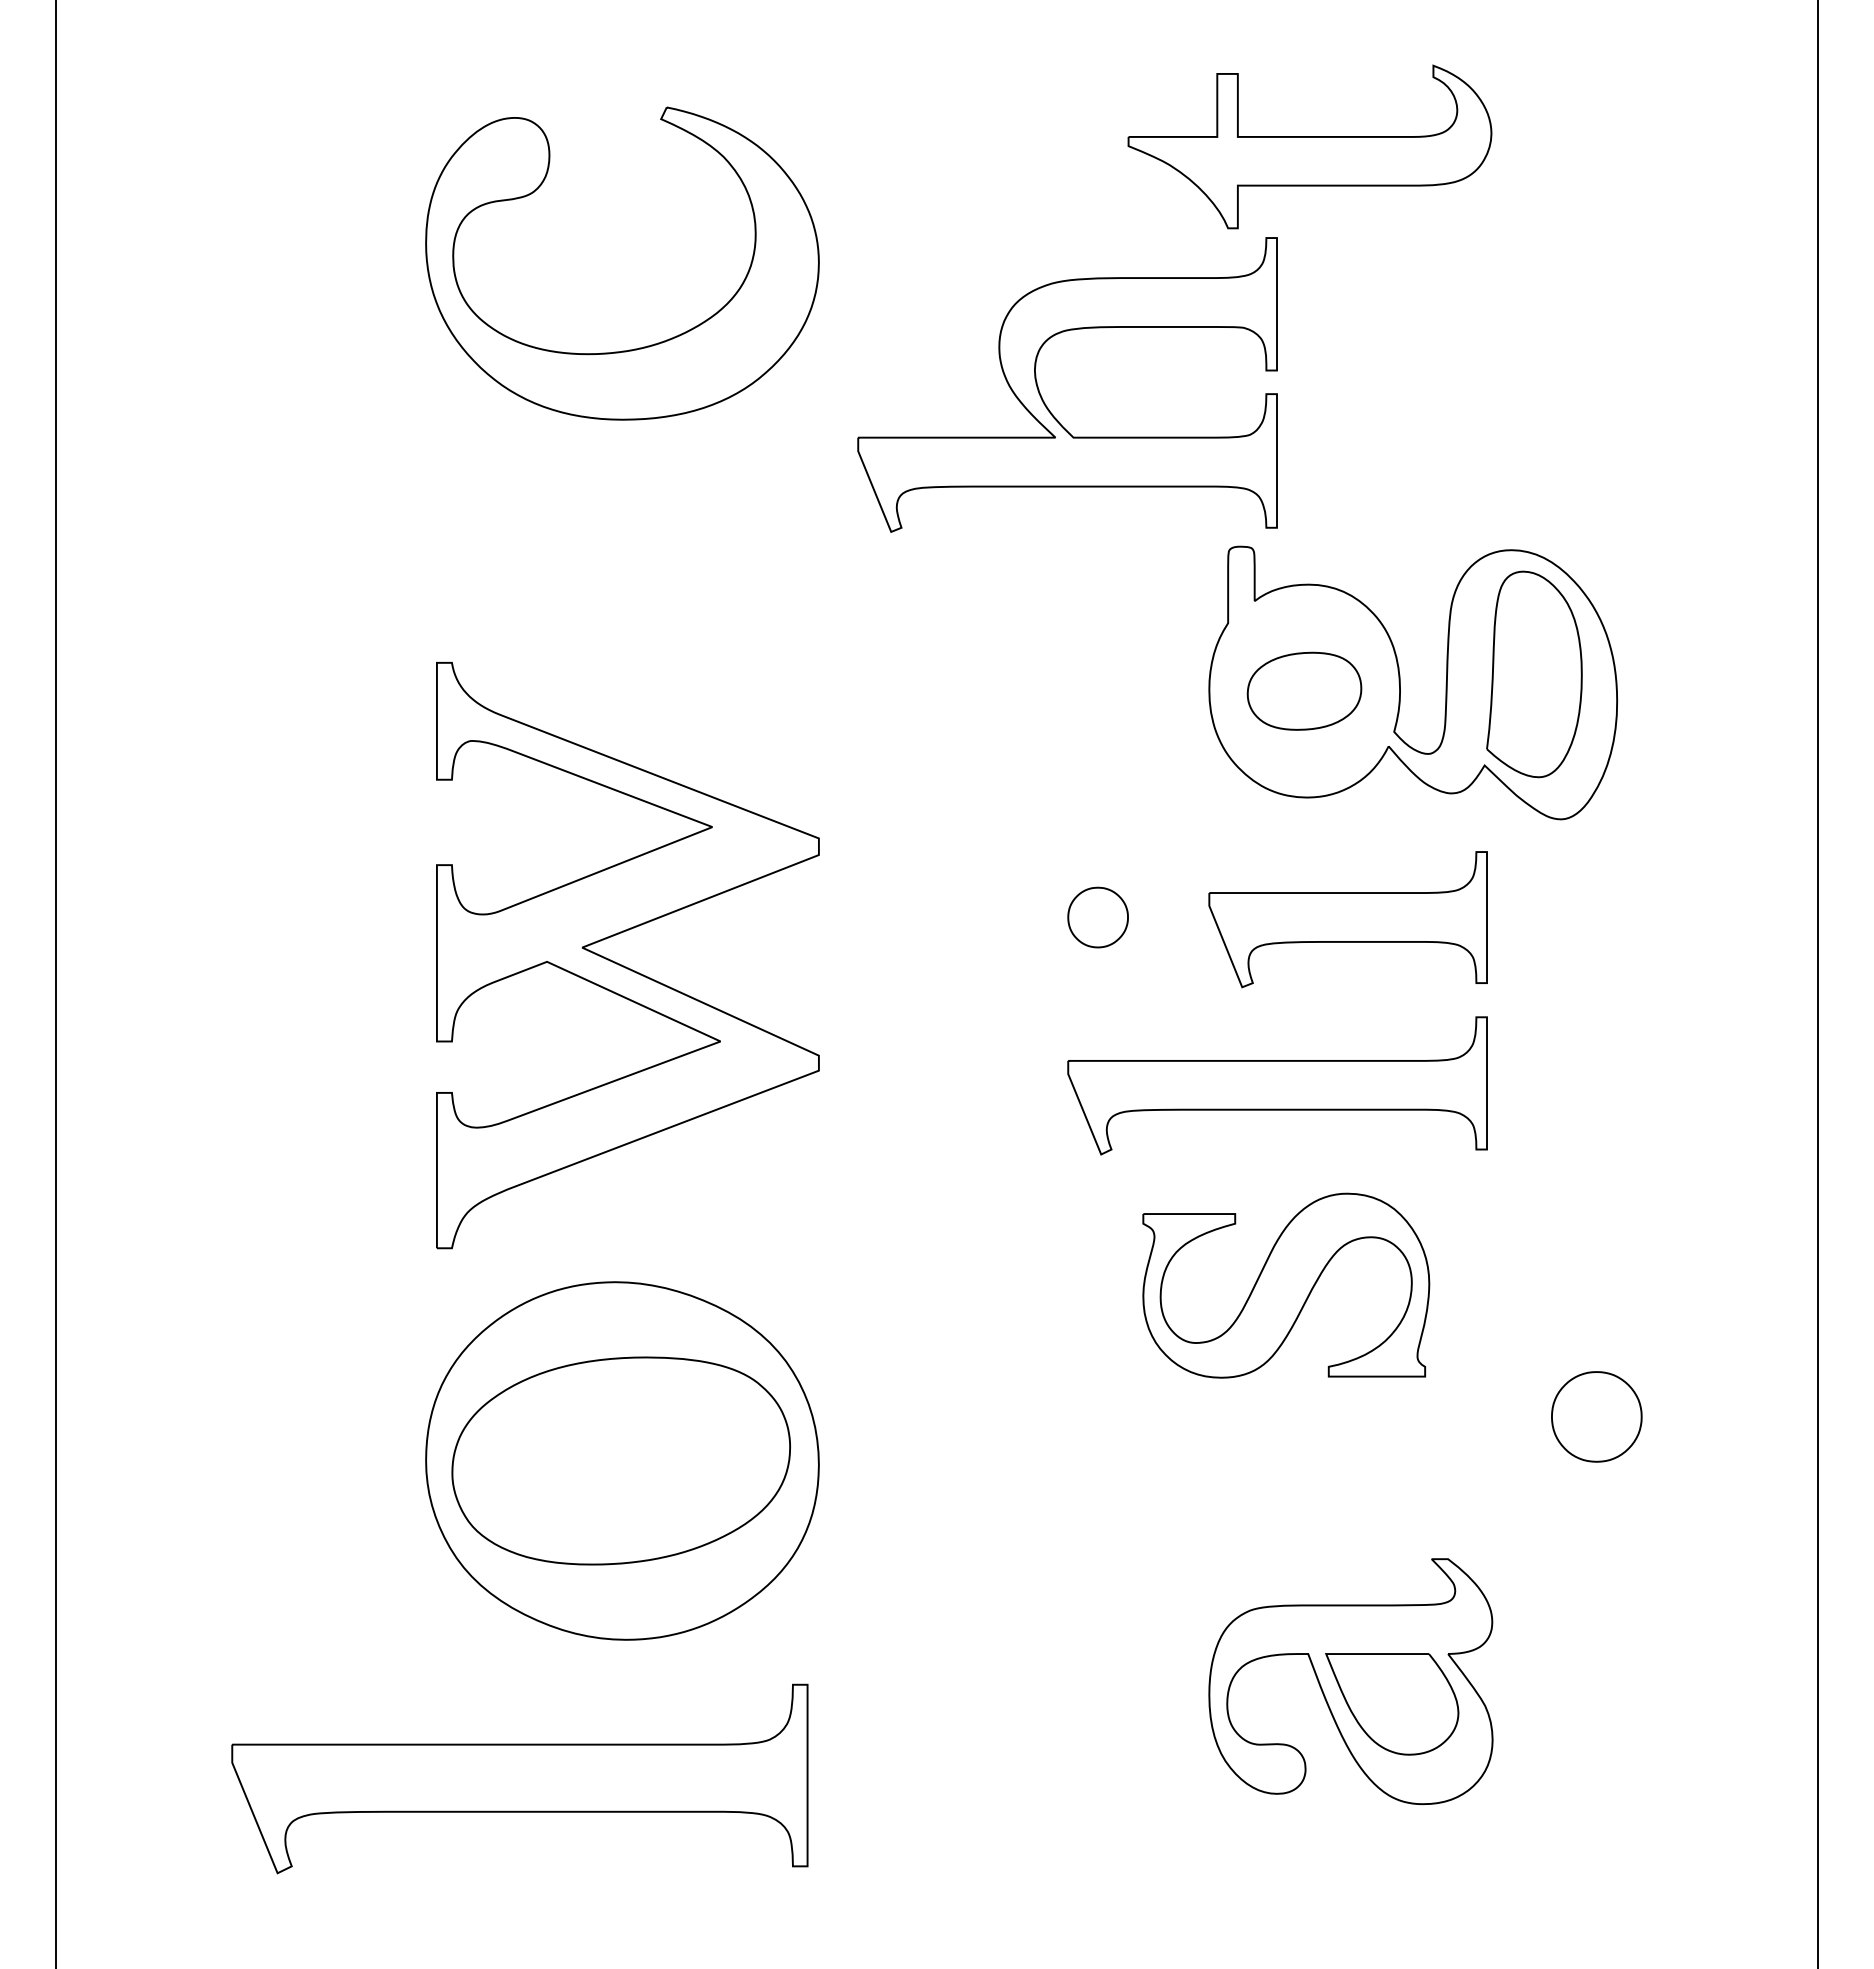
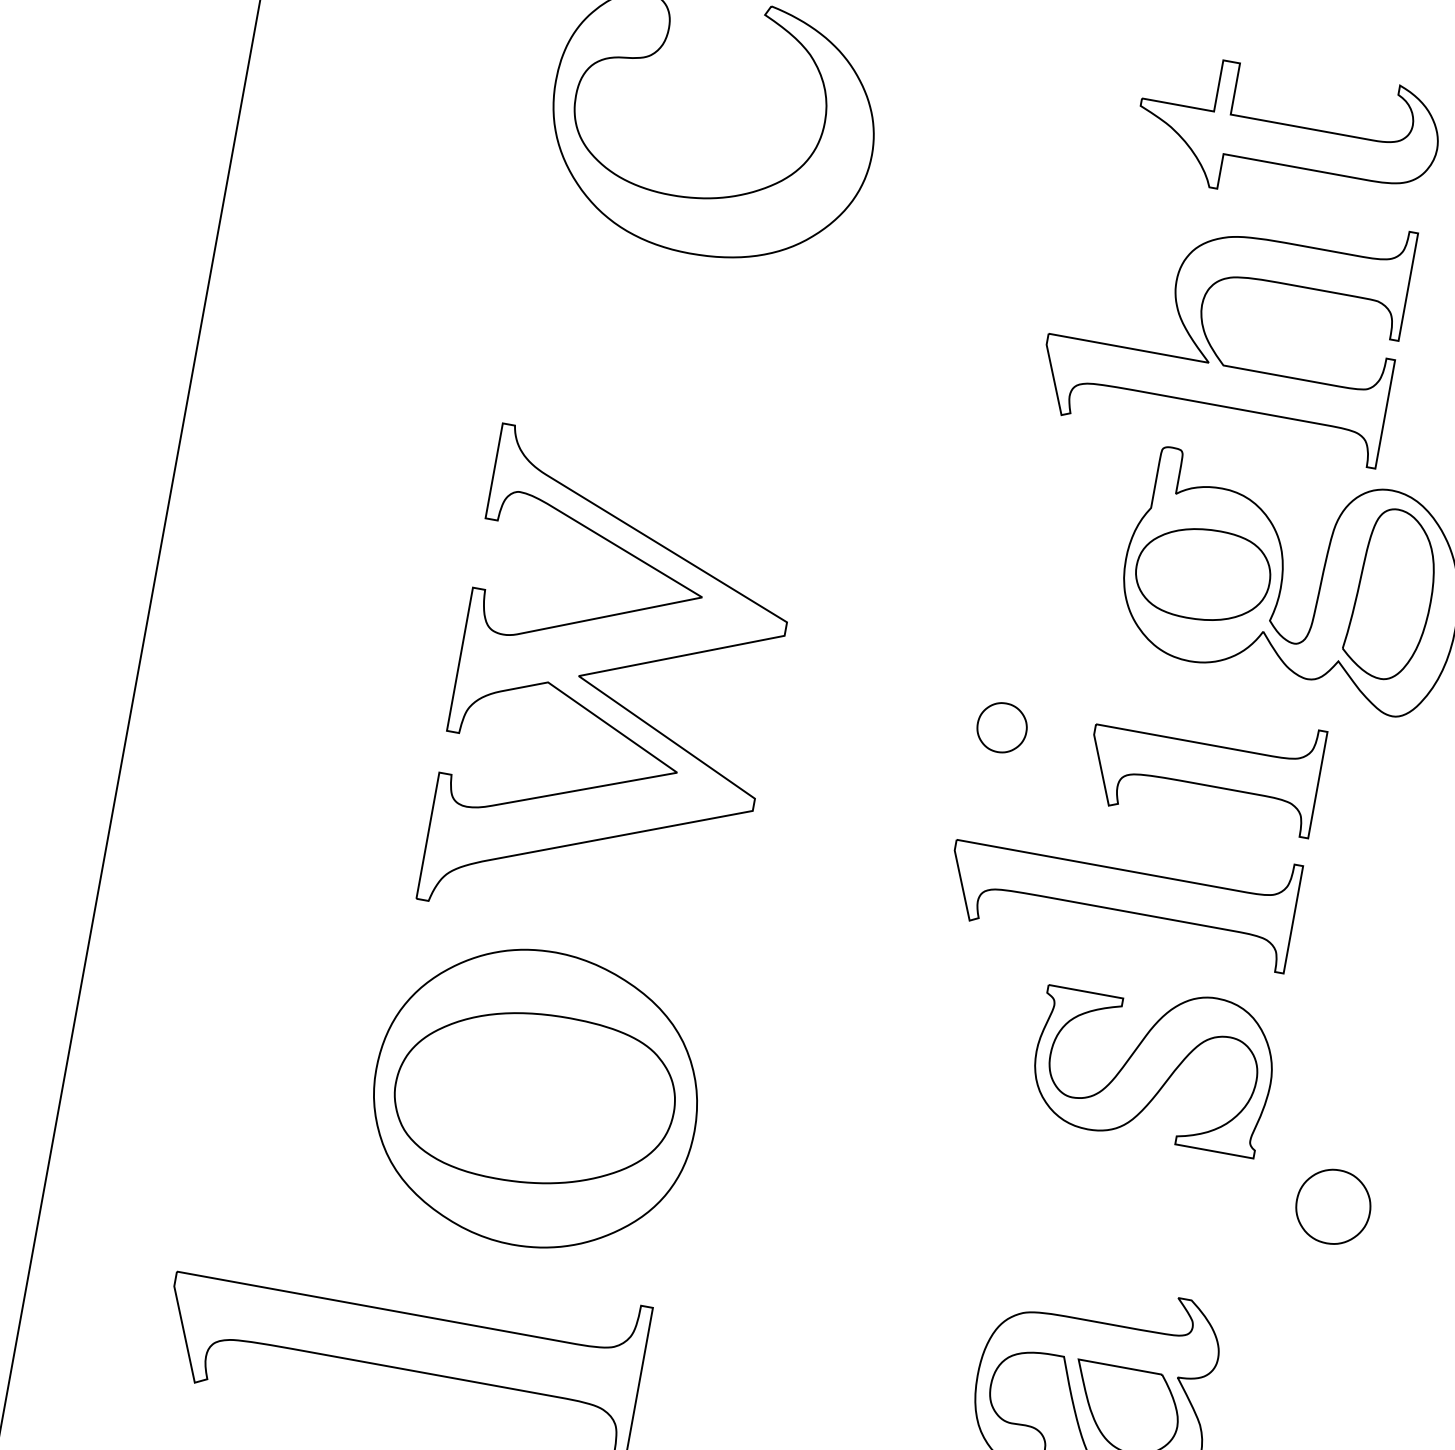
part: (1041, 394) -> (1203, 325), moved
part: (1304, 691) -> (1203, 574), size x1.43
part: (1286, 1285) -> (1154, 1064), moved

